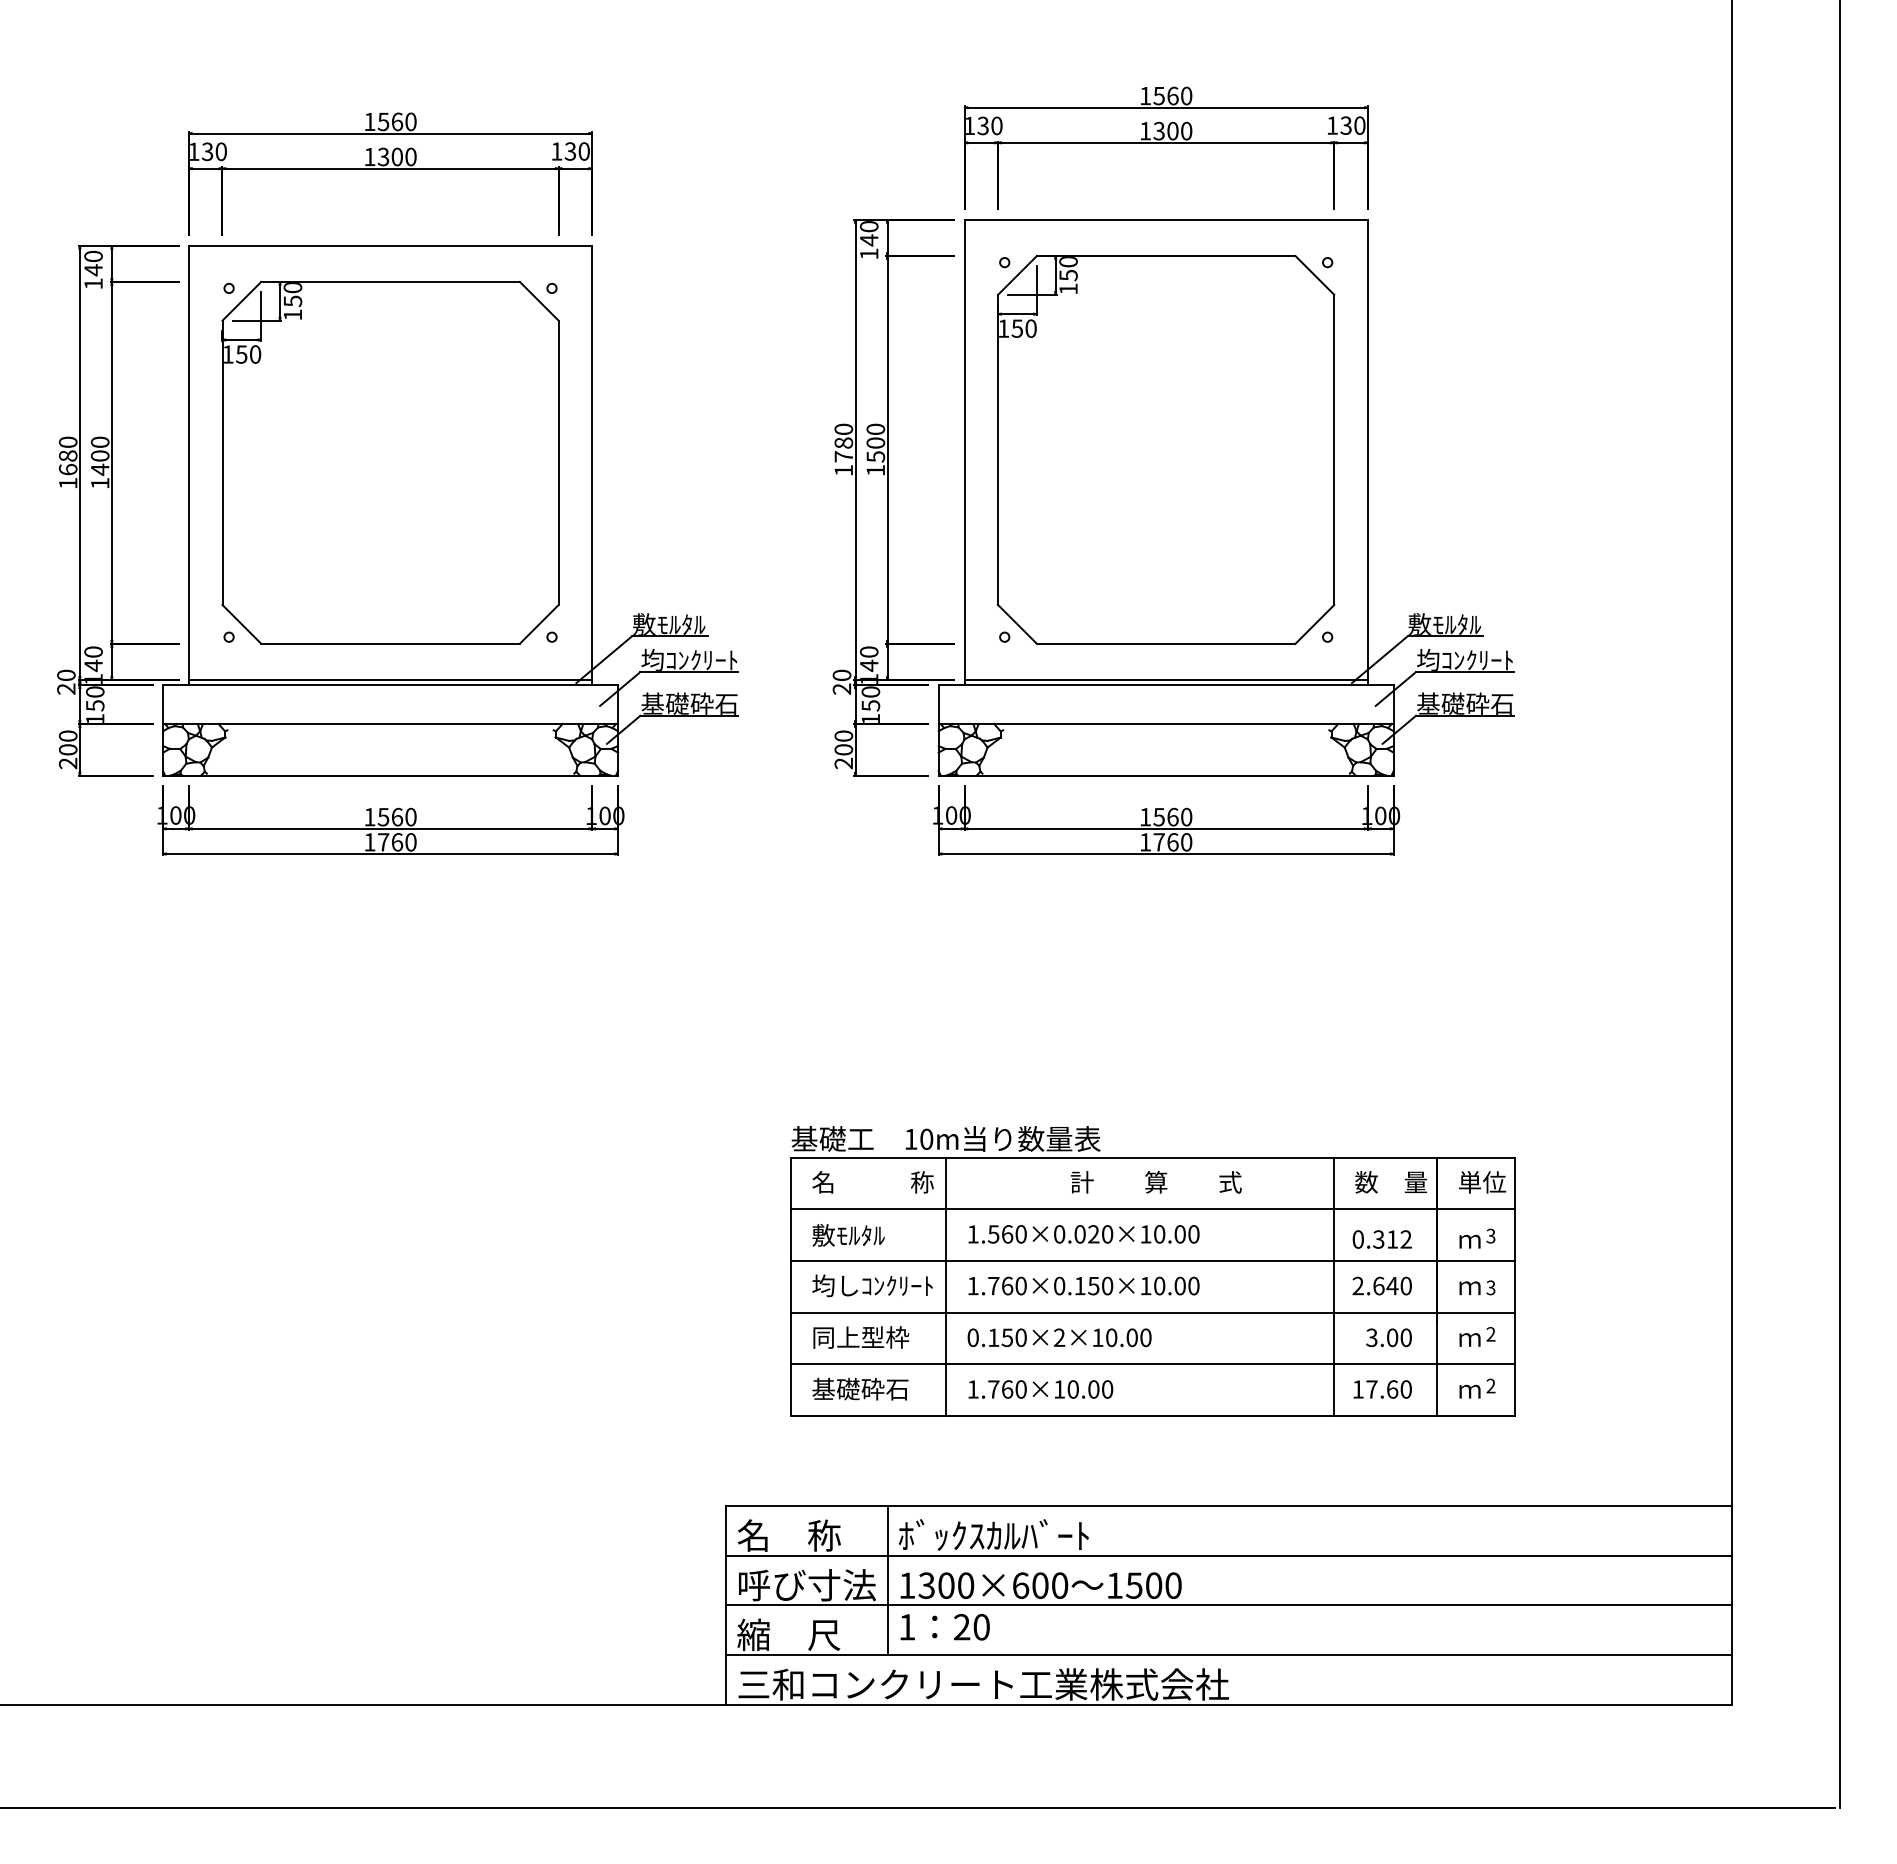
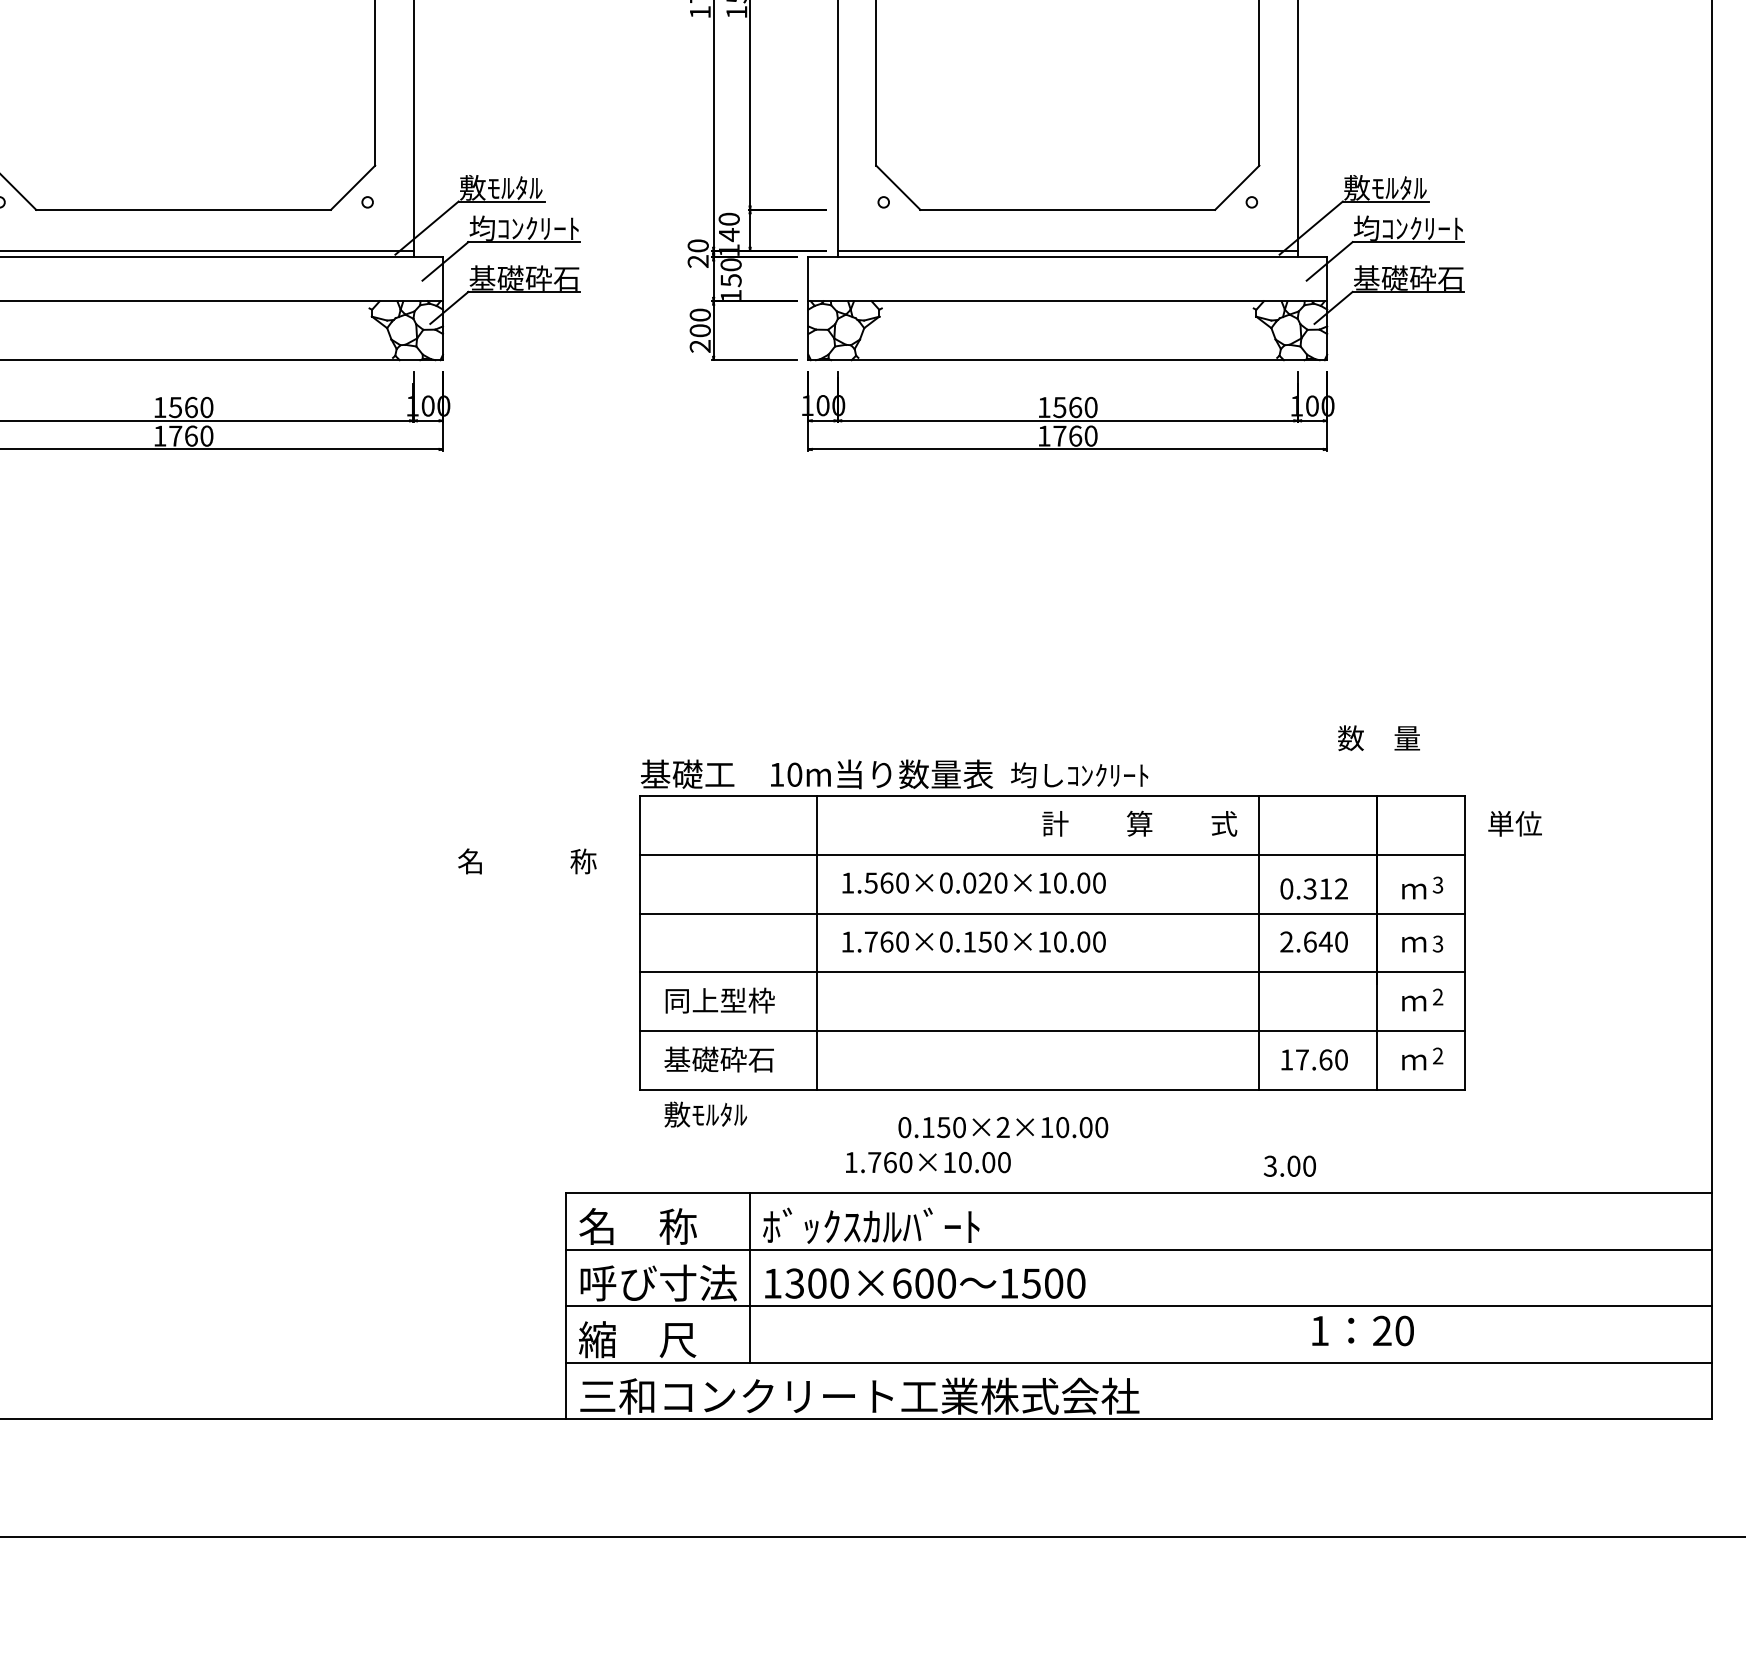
text: (872, 1182) -> (526, 861), moved
text: (1155, 1182) -> (1138, 823), moved
text: (1391, 1182) -> (1379, 738), moved
text: (1482, 1182) -> (1515, 823), moved
text: (848, 1235) -> (705, 1114), moved
text: (872, 1285) -> (1079, 774), moved
text: (1059, 1337) -> (1003, 1127), moved
text: (1388, 1337) -> (1289, 1165), moved
text: (1040, 1389) -> (927, 1162), moved
text: (944, 1627) -> (1362, 1331), moved

